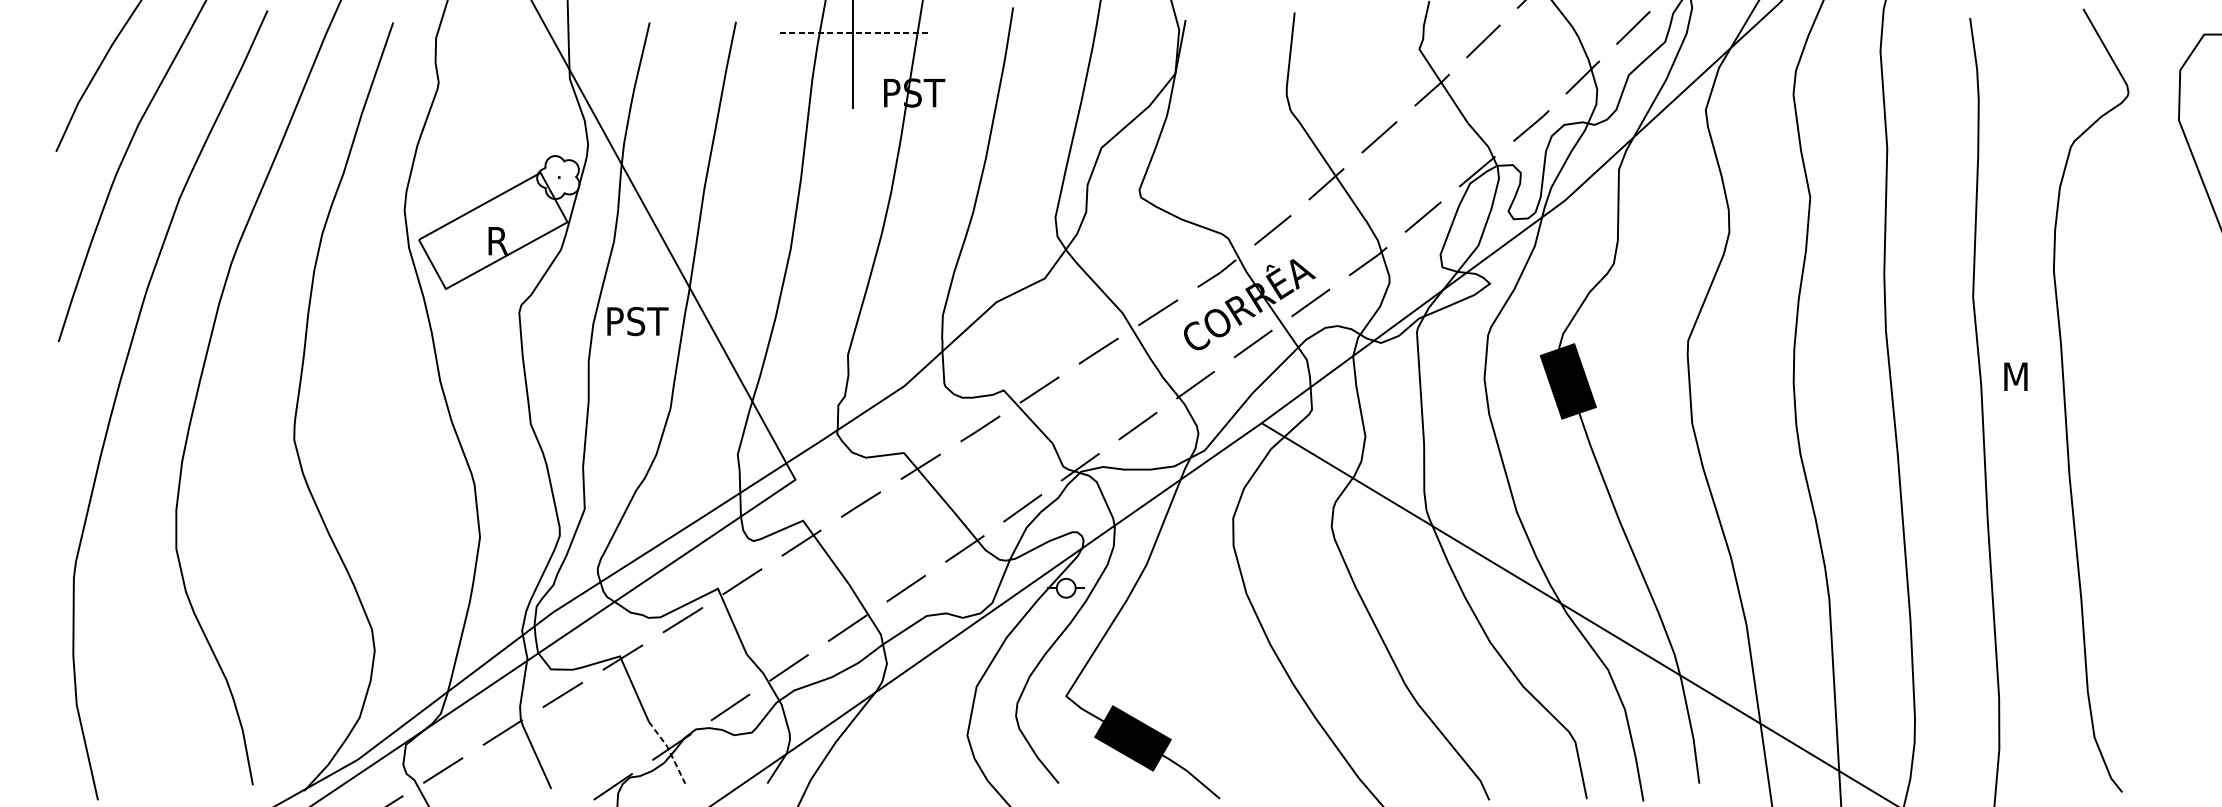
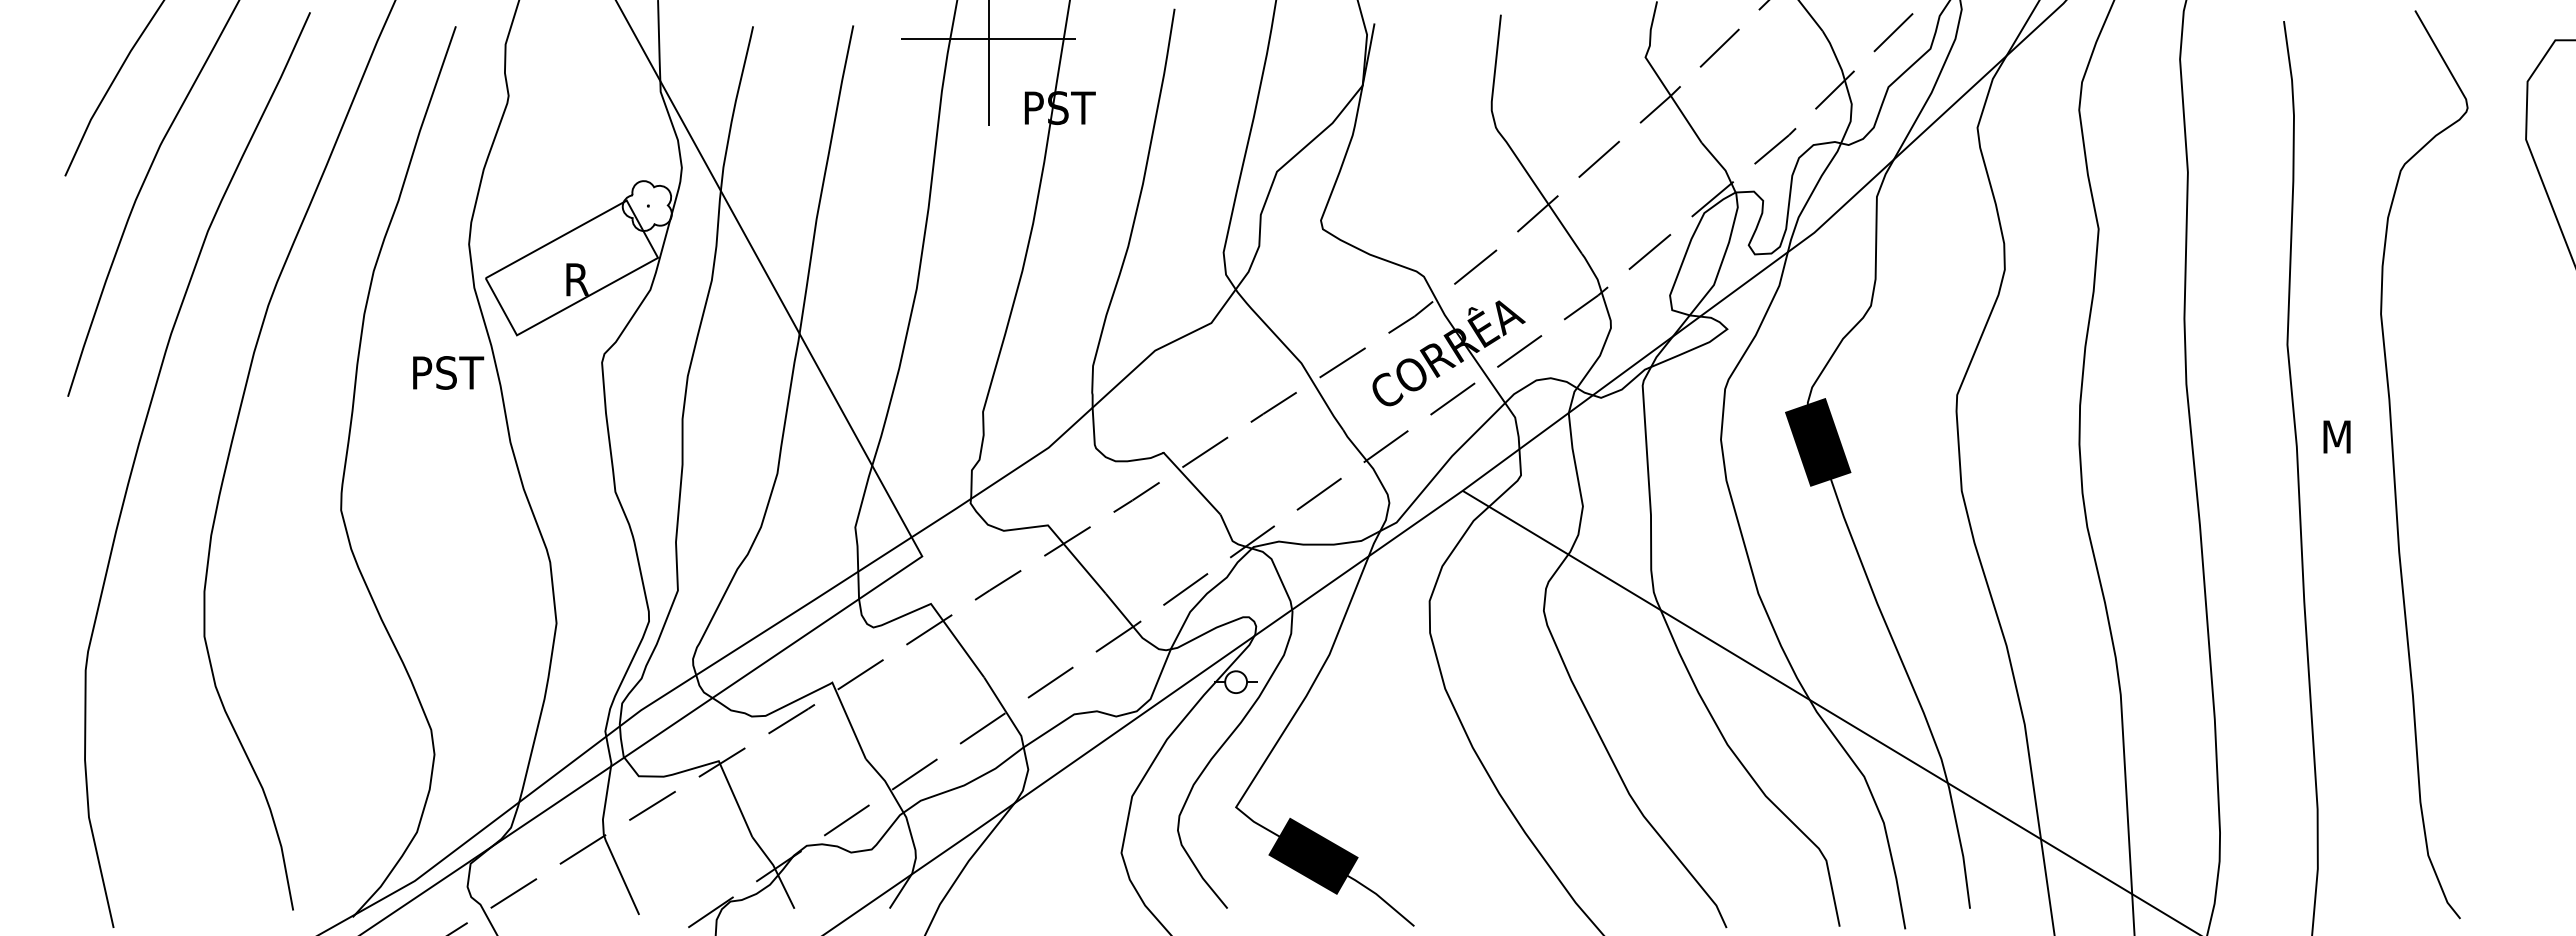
line: (852, 33) -> (988, 38), dashed -> solid
text: (637, 321) -> (448, 372), moved
line: (668, 750) -> (775, 870), dashed -> solid

